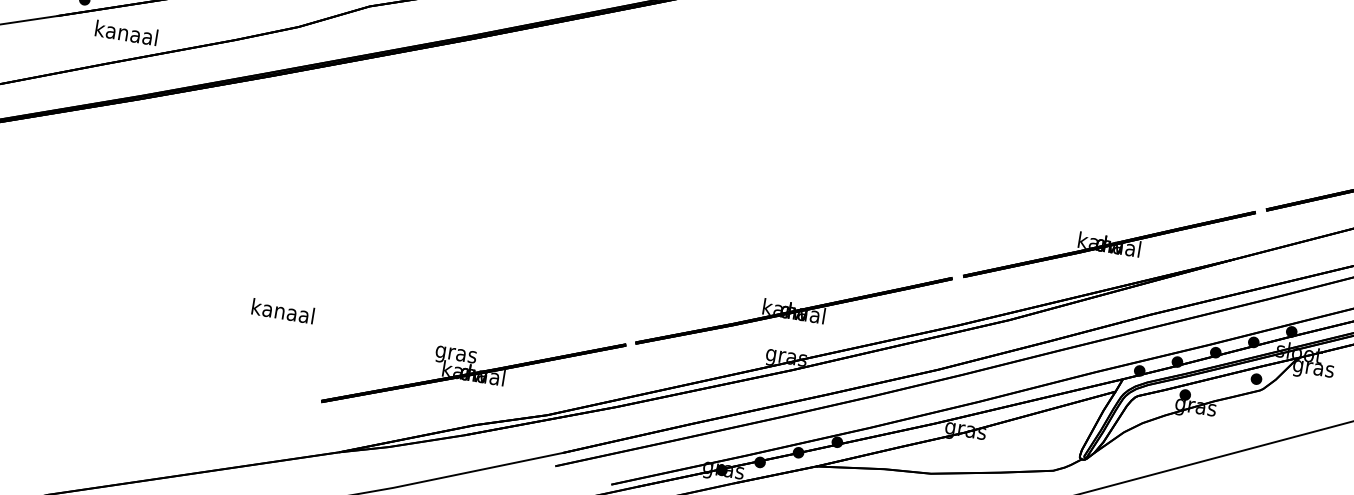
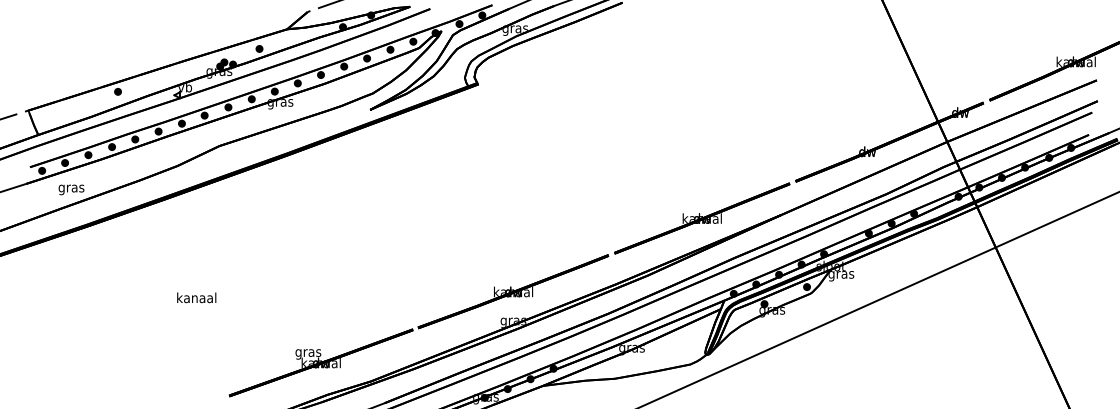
text: (124, 34) -> (70, 188), kanaal -> gras
text: (282, 310) -> (196, 297), moved

